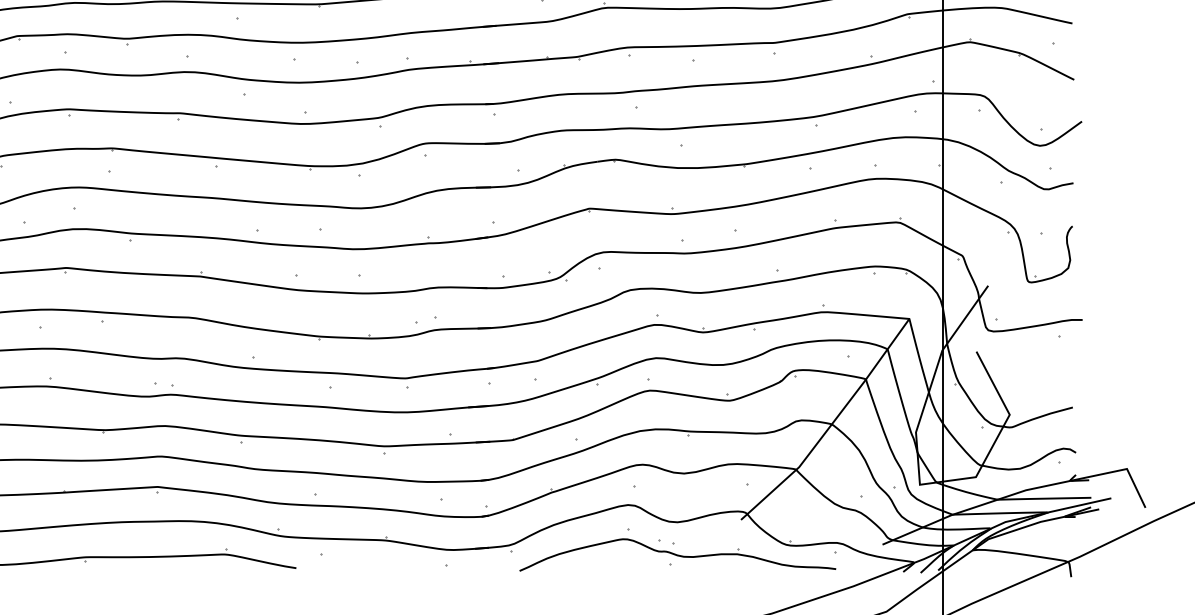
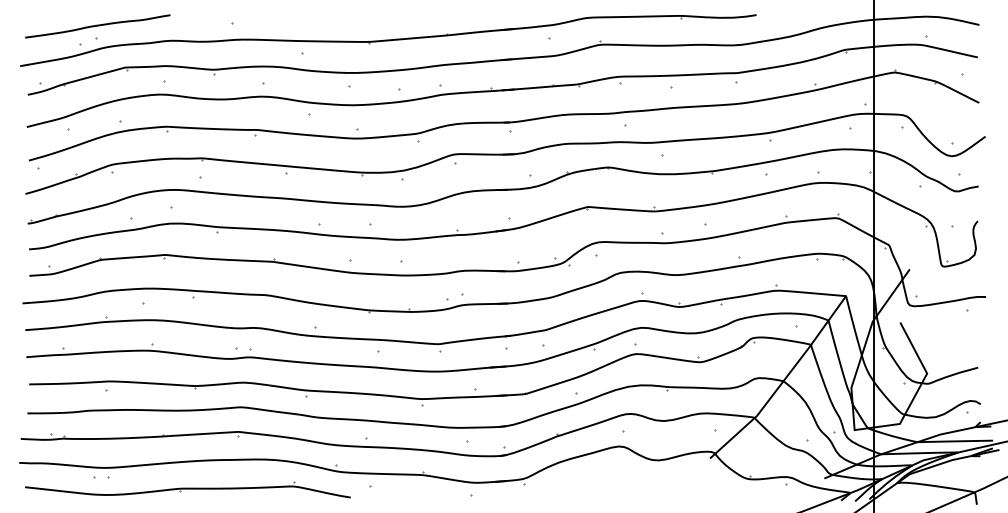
part: (677, 549) -> (658, 482), removed

